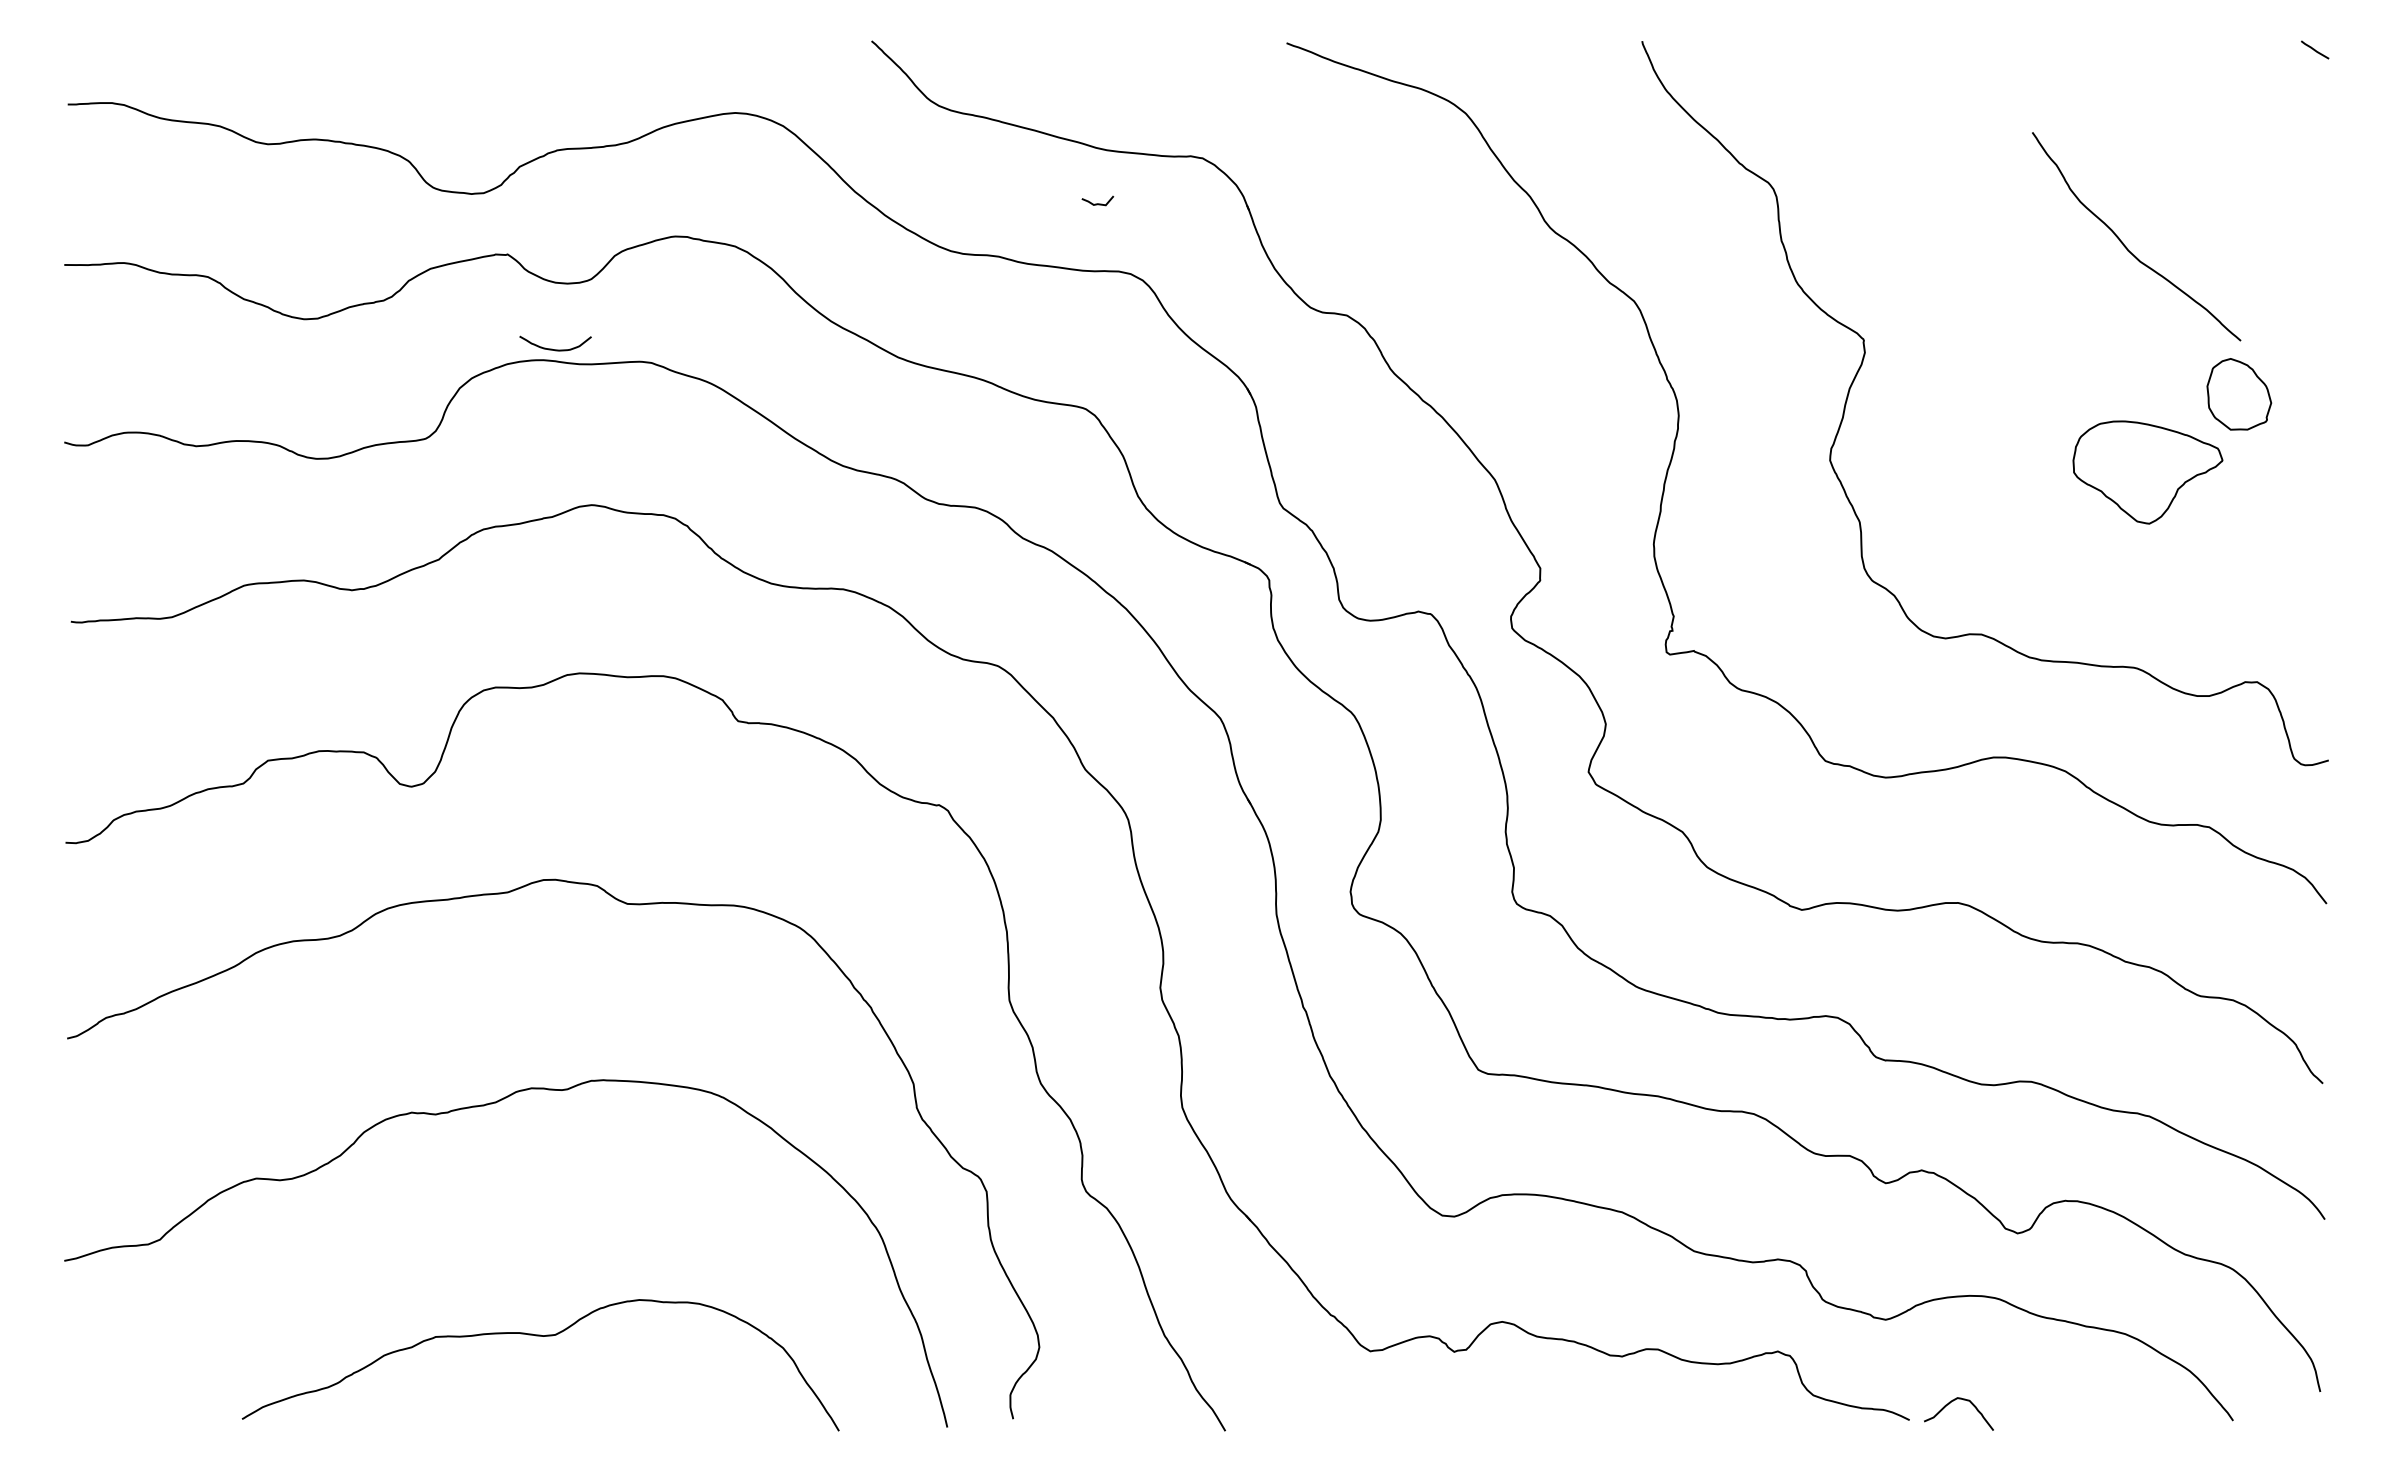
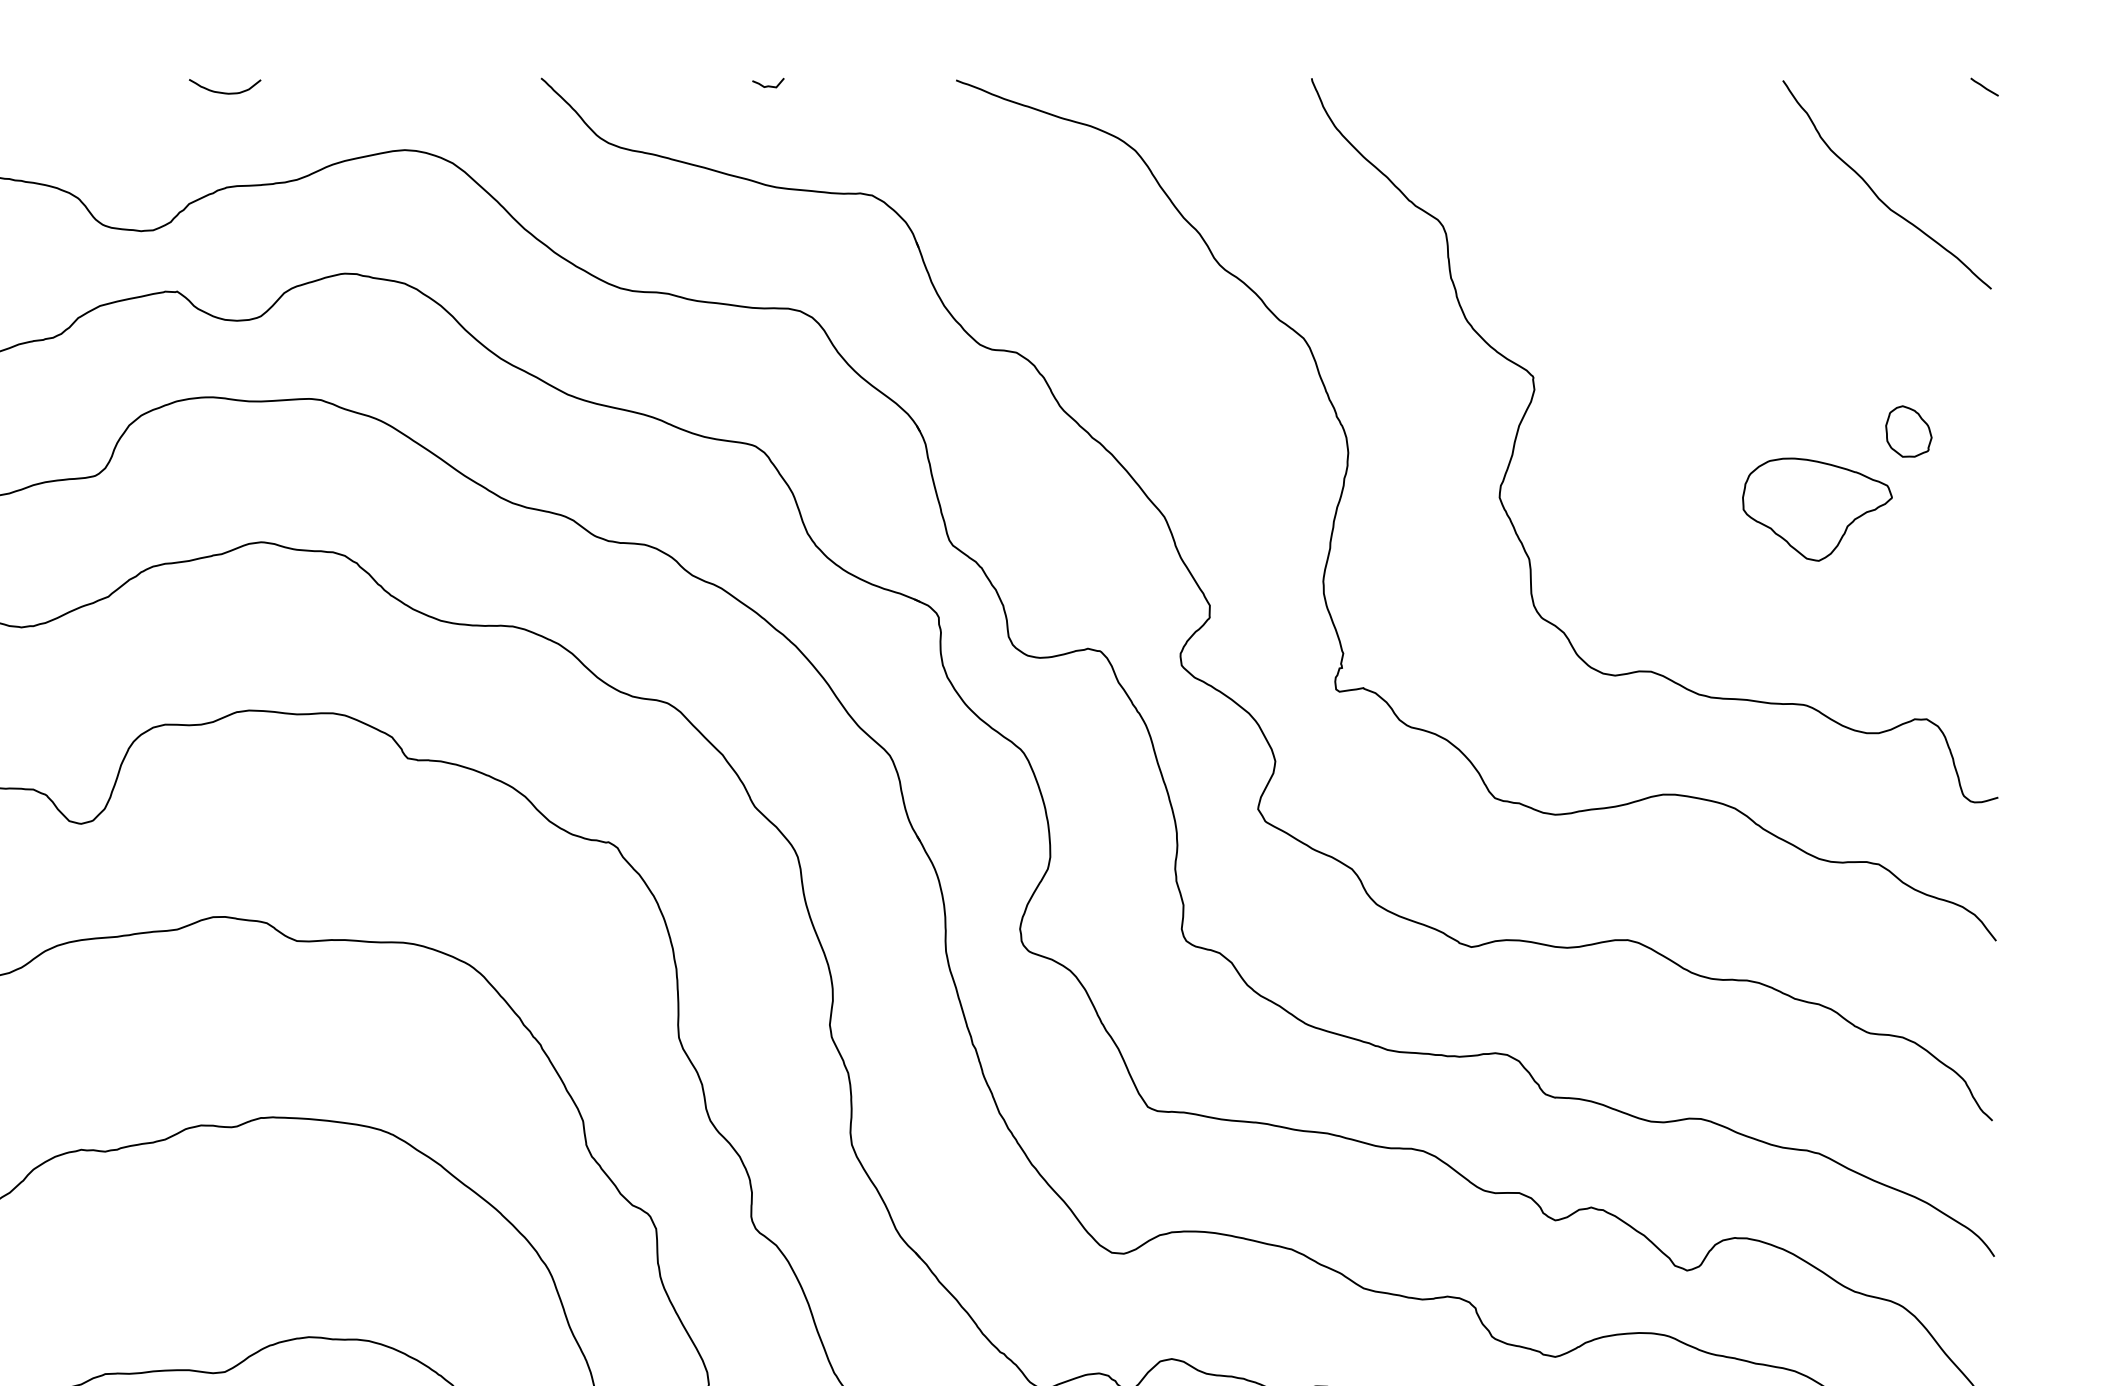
curve: (1097, 203) -> (768, 85), moved
curve: (2126, 246) -> (1877, 194), moved
curve: (552, 348) -> (222, 91), moved
part: (2239, 394) -> (1909, 431), size x0.71

